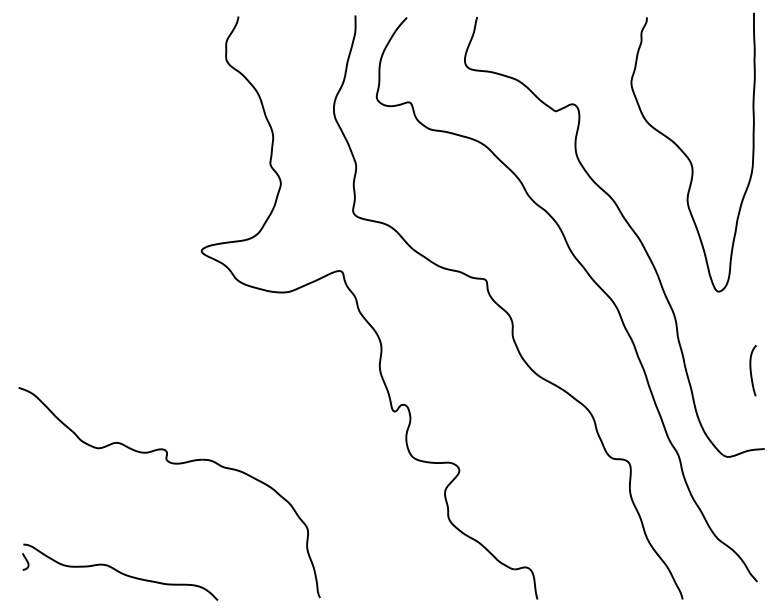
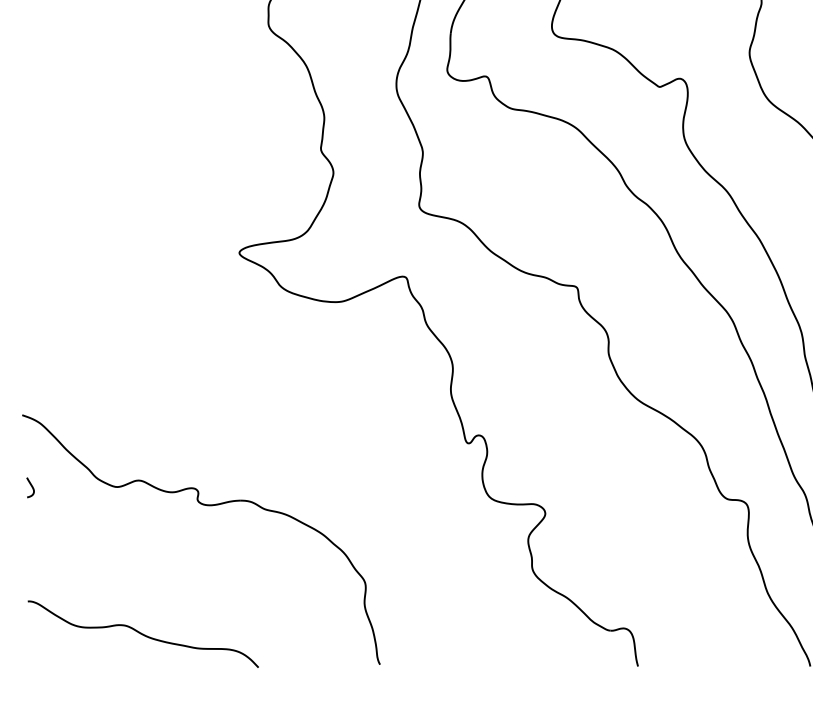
curve: (25, 560) -> (30, 486), moved

